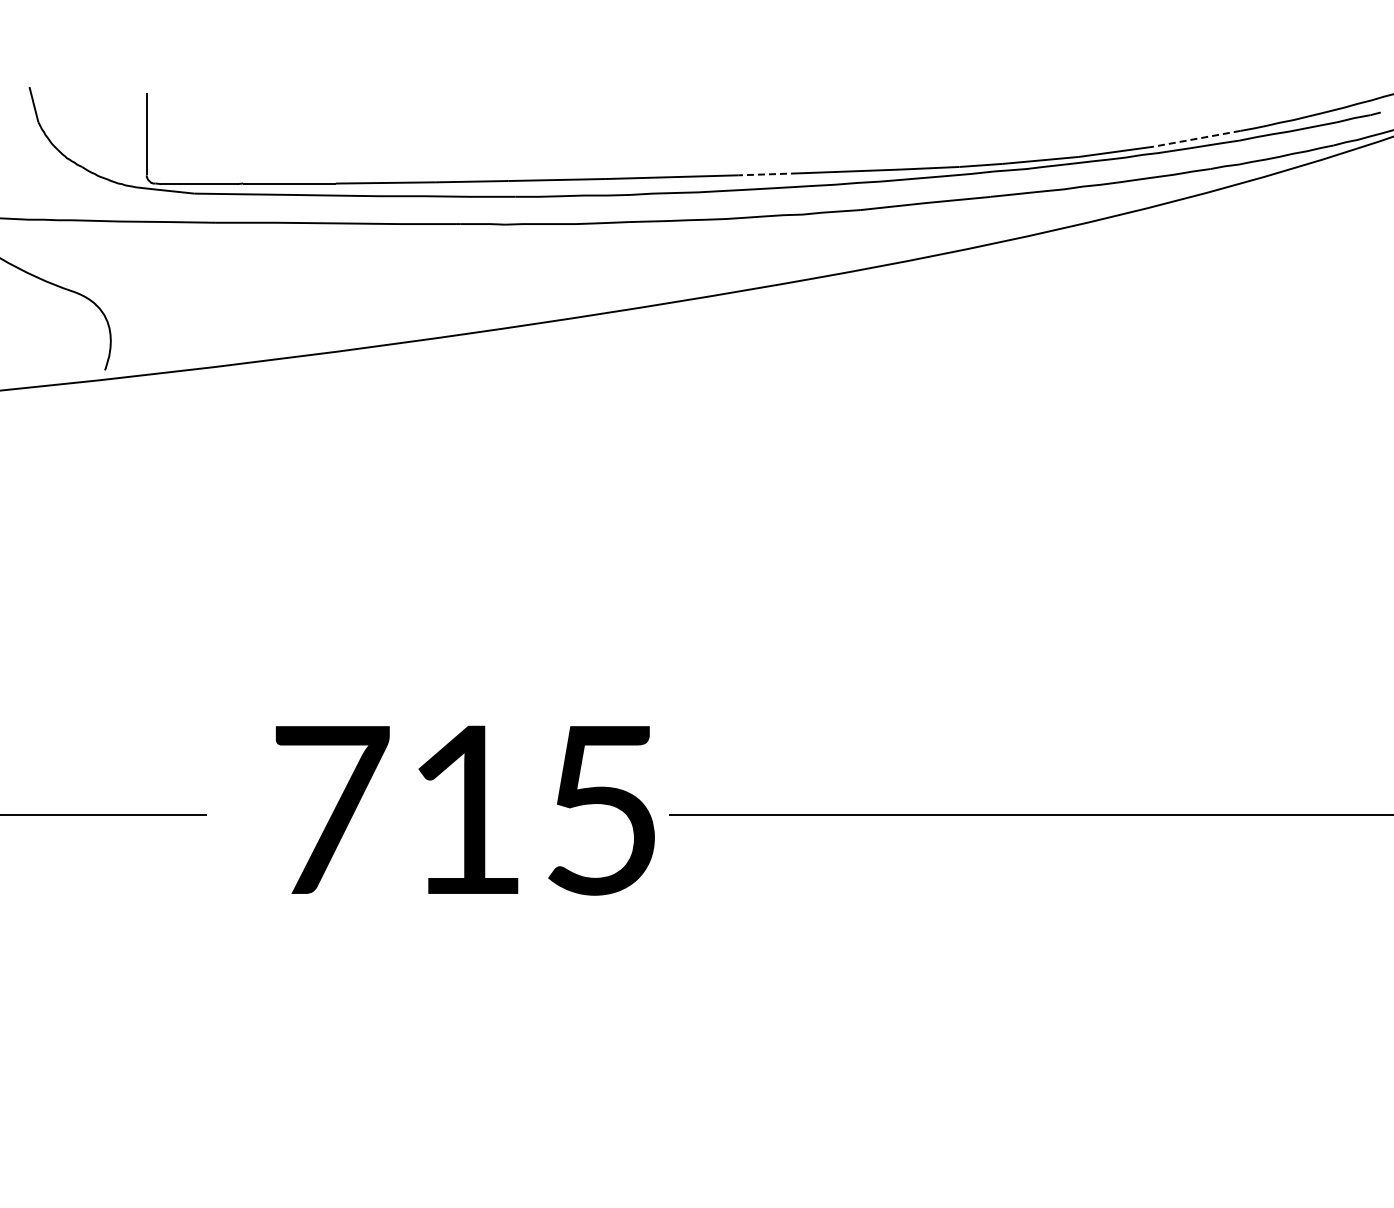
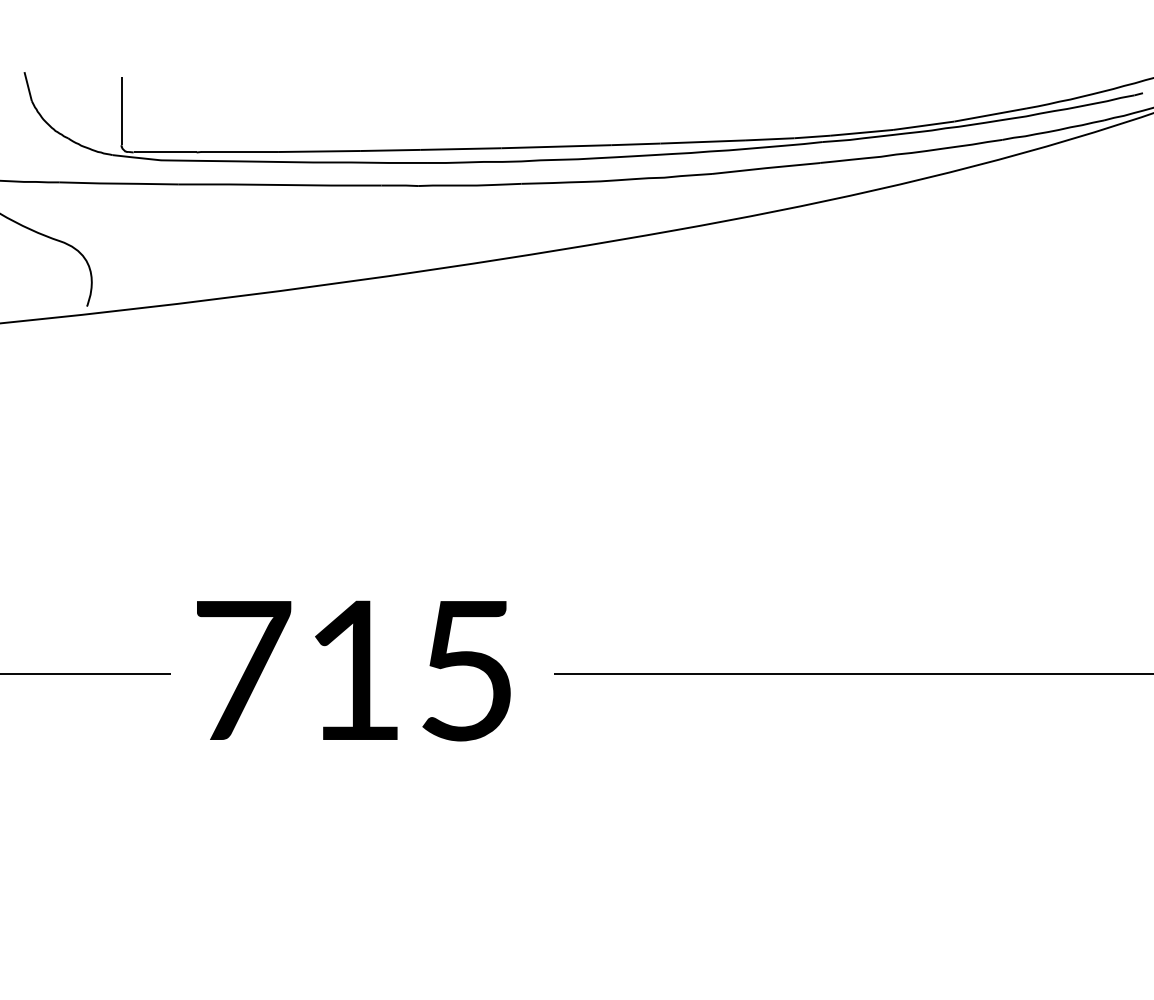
line: (1196, 138) -> (990, 114), dashed -> solid
line: (768, 174) -> (636, 144), dashed -> solid
text: (464, 810) -> (353, 670), moved

